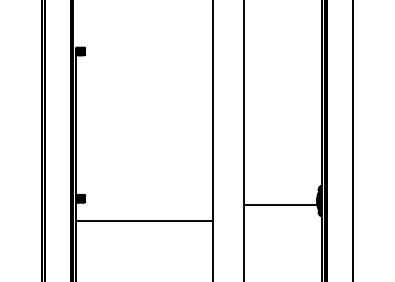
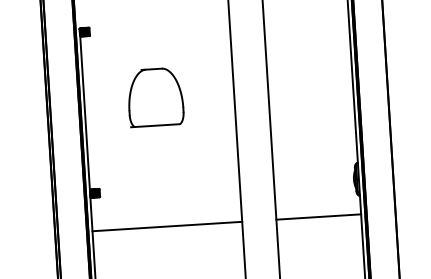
part: (140, 114) -> (154, 96), added
line: (282, 205) -> (318, 217), moved
line: (144, 221) -> (167, 226), moved

